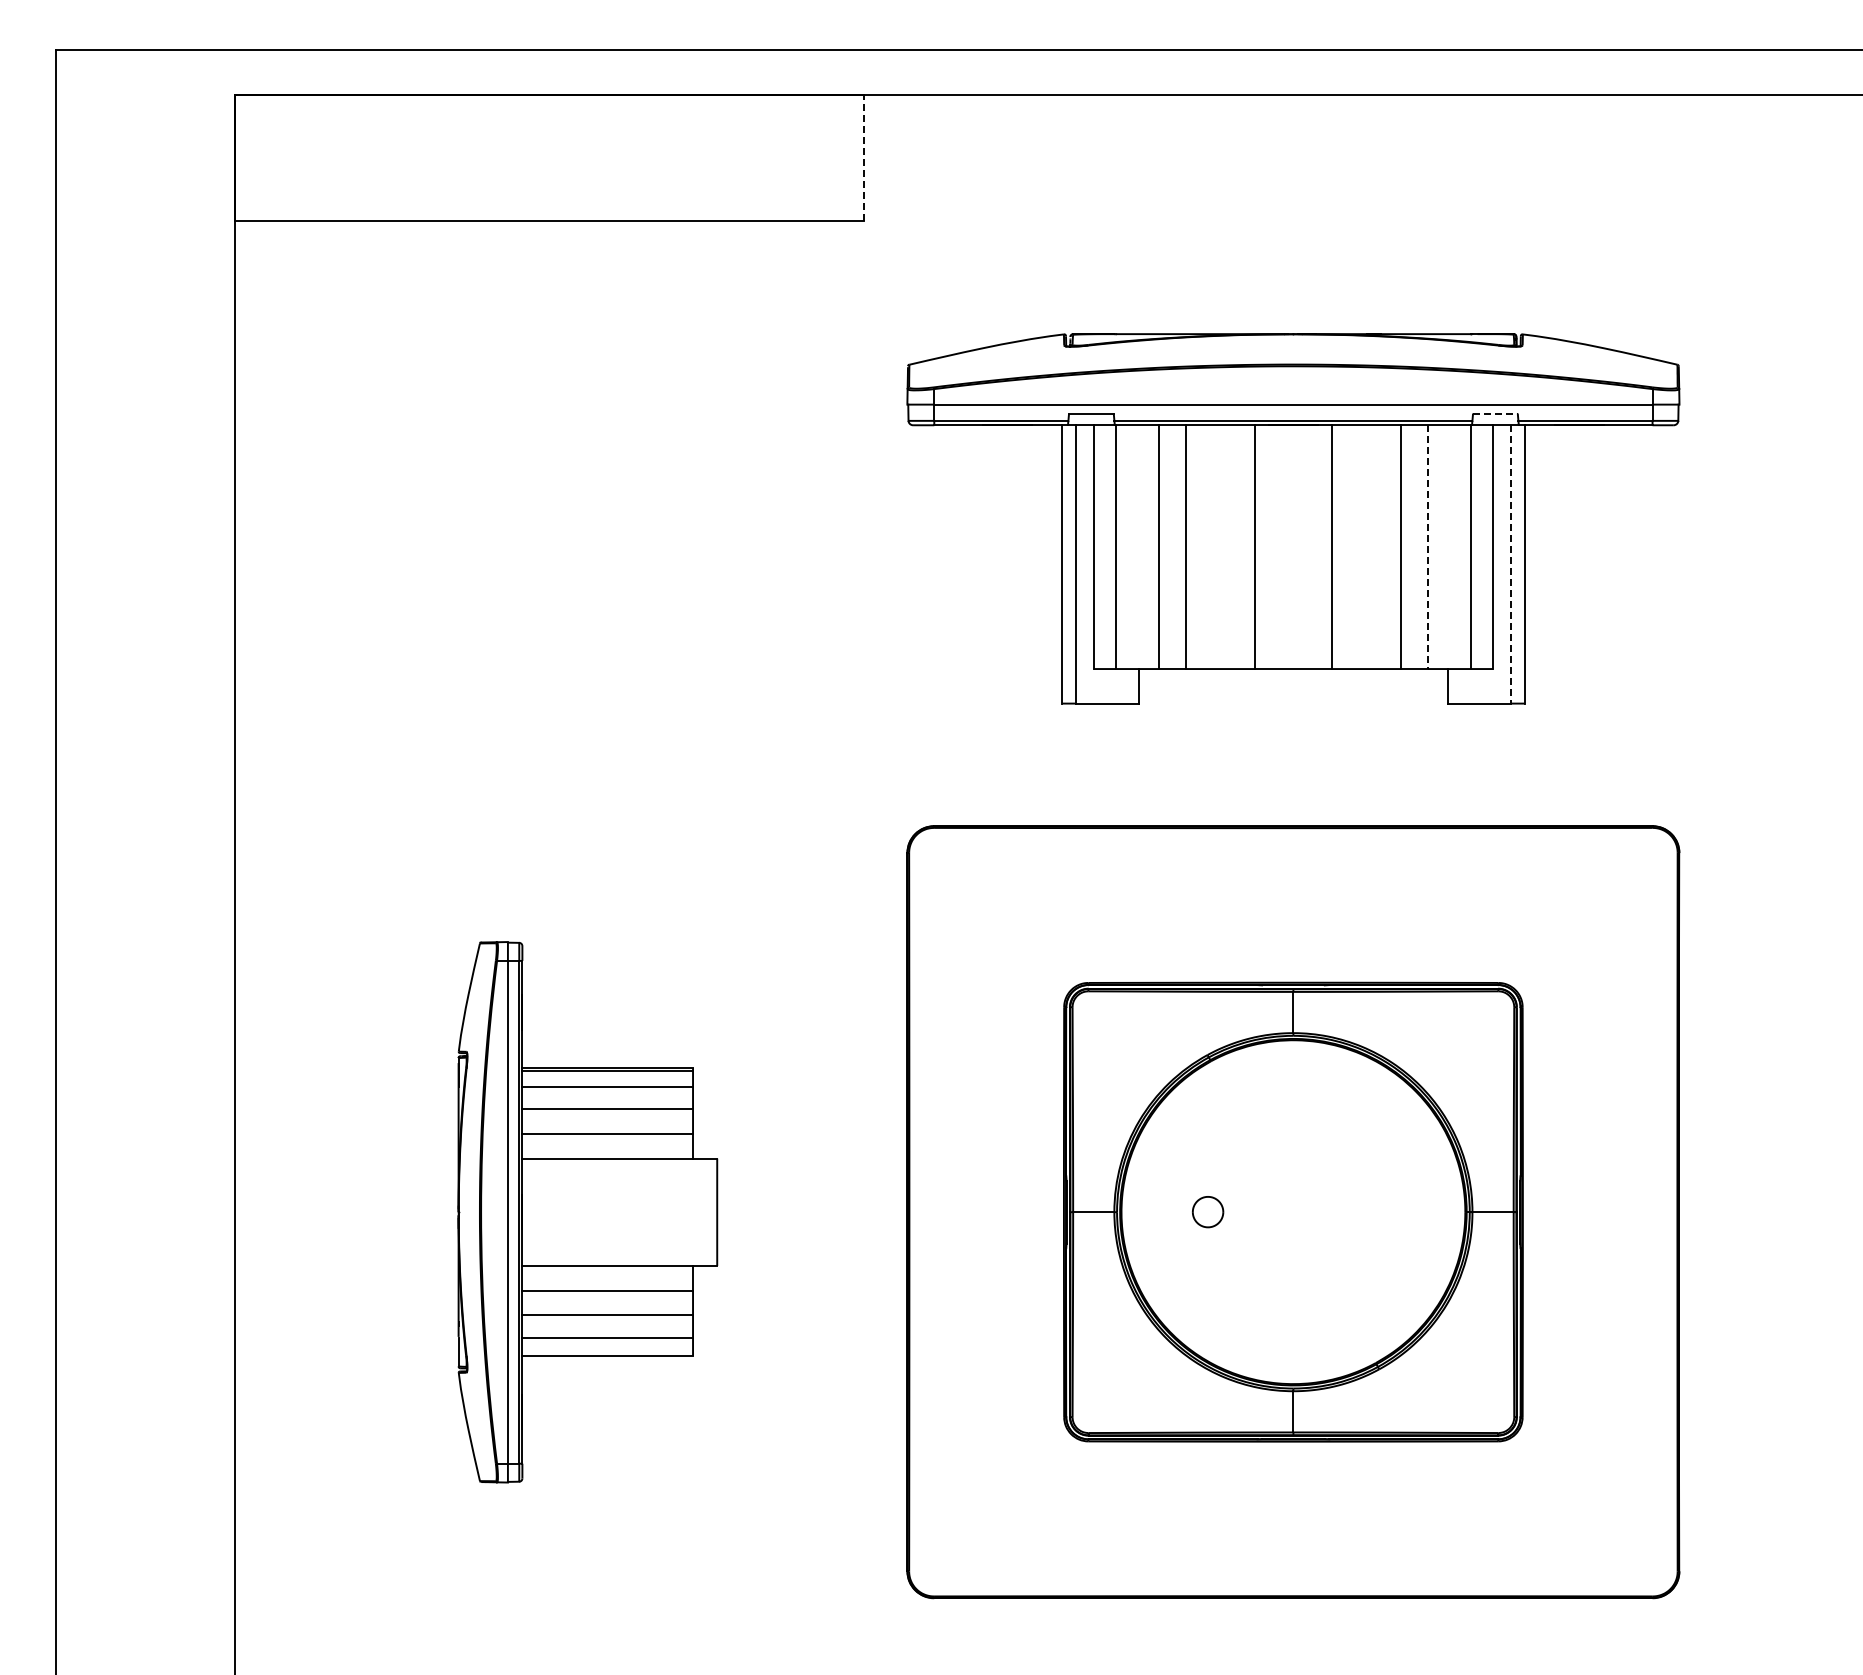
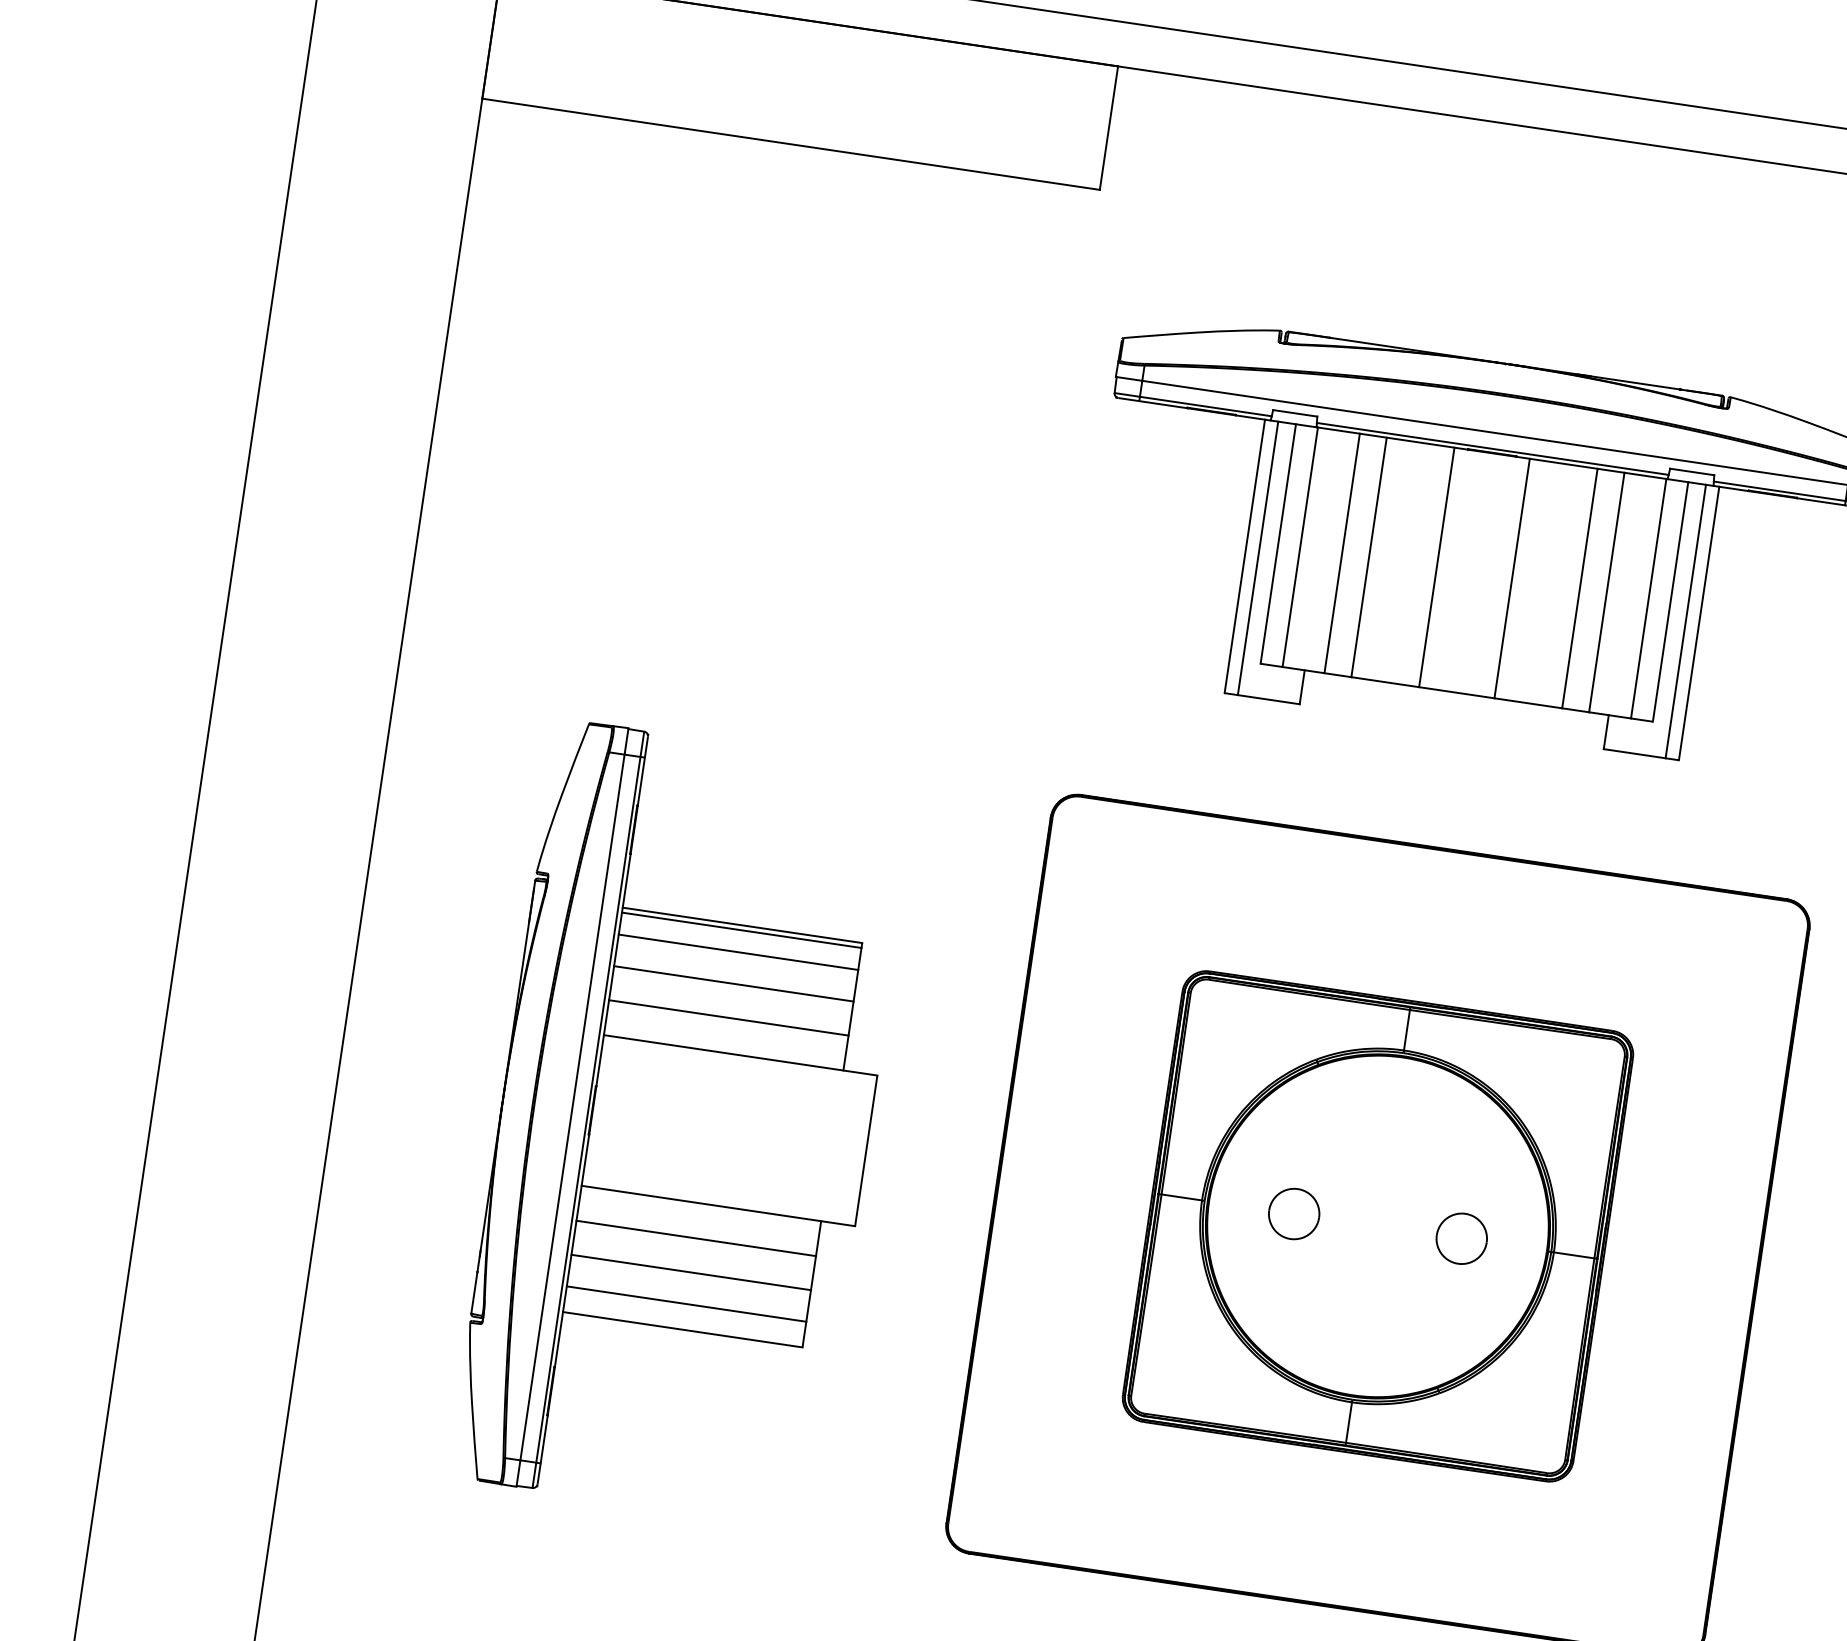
line: (863, 157) -> (1108, 127), dashed -> solid
line: (1495, 414) -> (1692, 471), dashed -> solid
line: (1428, 547) -> (1607, 592), dashed -> solid
line: (1511, 564) -> (1686, 621), dashed -> solid
part: (1207, 1211) -> (1293, 1213), size x1.67
part: (1378, 1211) -> (1461, 1238), added
part: (587, 1212) -> (684, 1124), size x1.43

